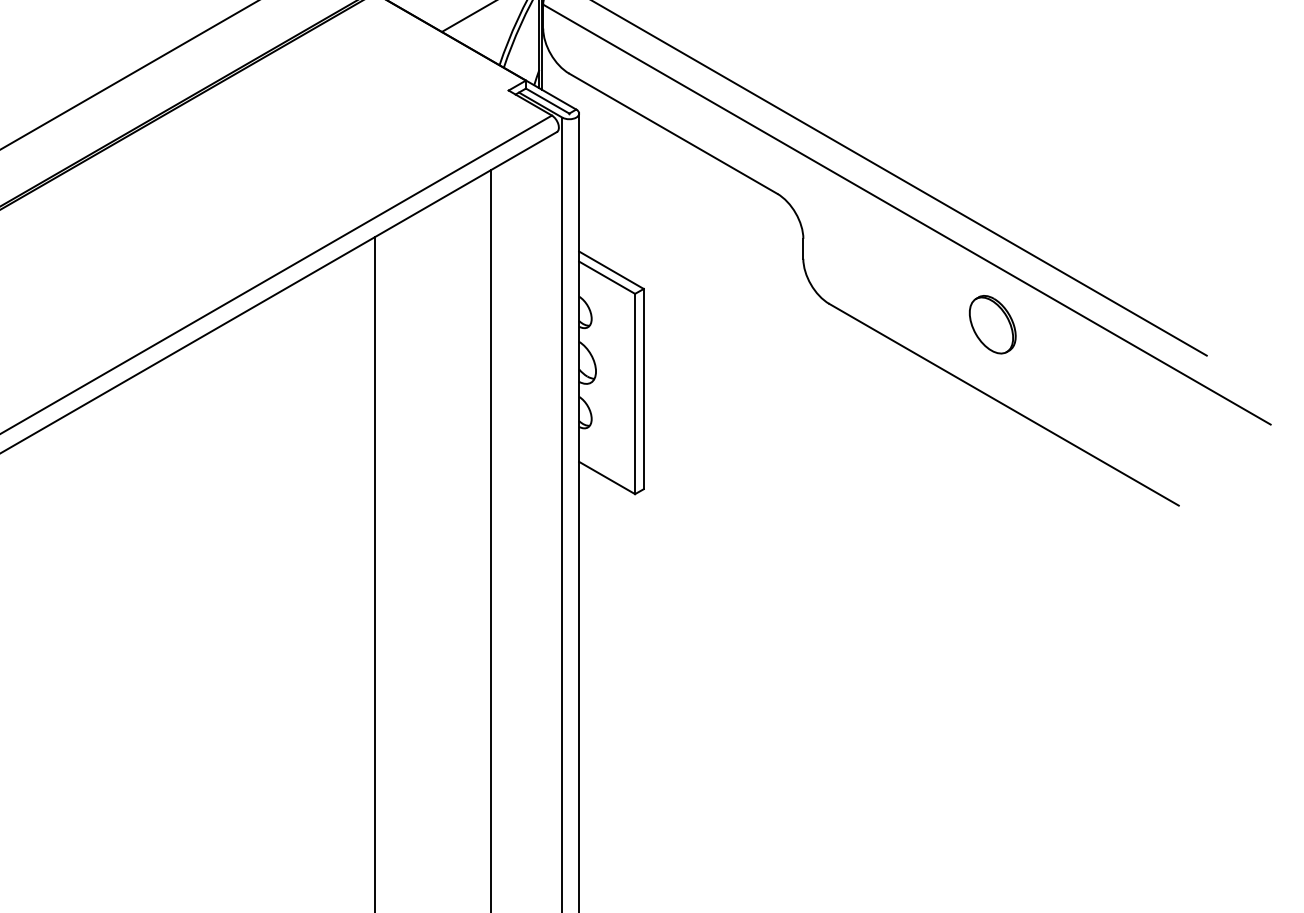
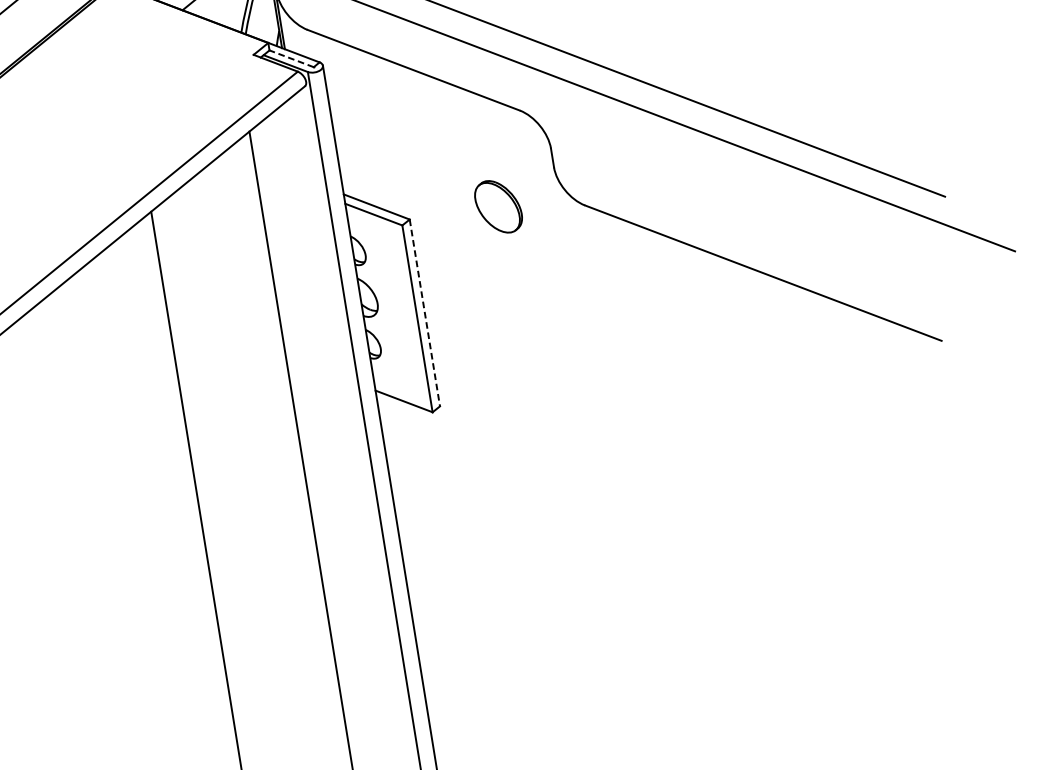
line: (547, 100) -> (291, 58), solid -> dashed
part: (992, 324) -> (498, 206), moved
line: (643, 389) -> (424, 313), solid -> dashed

